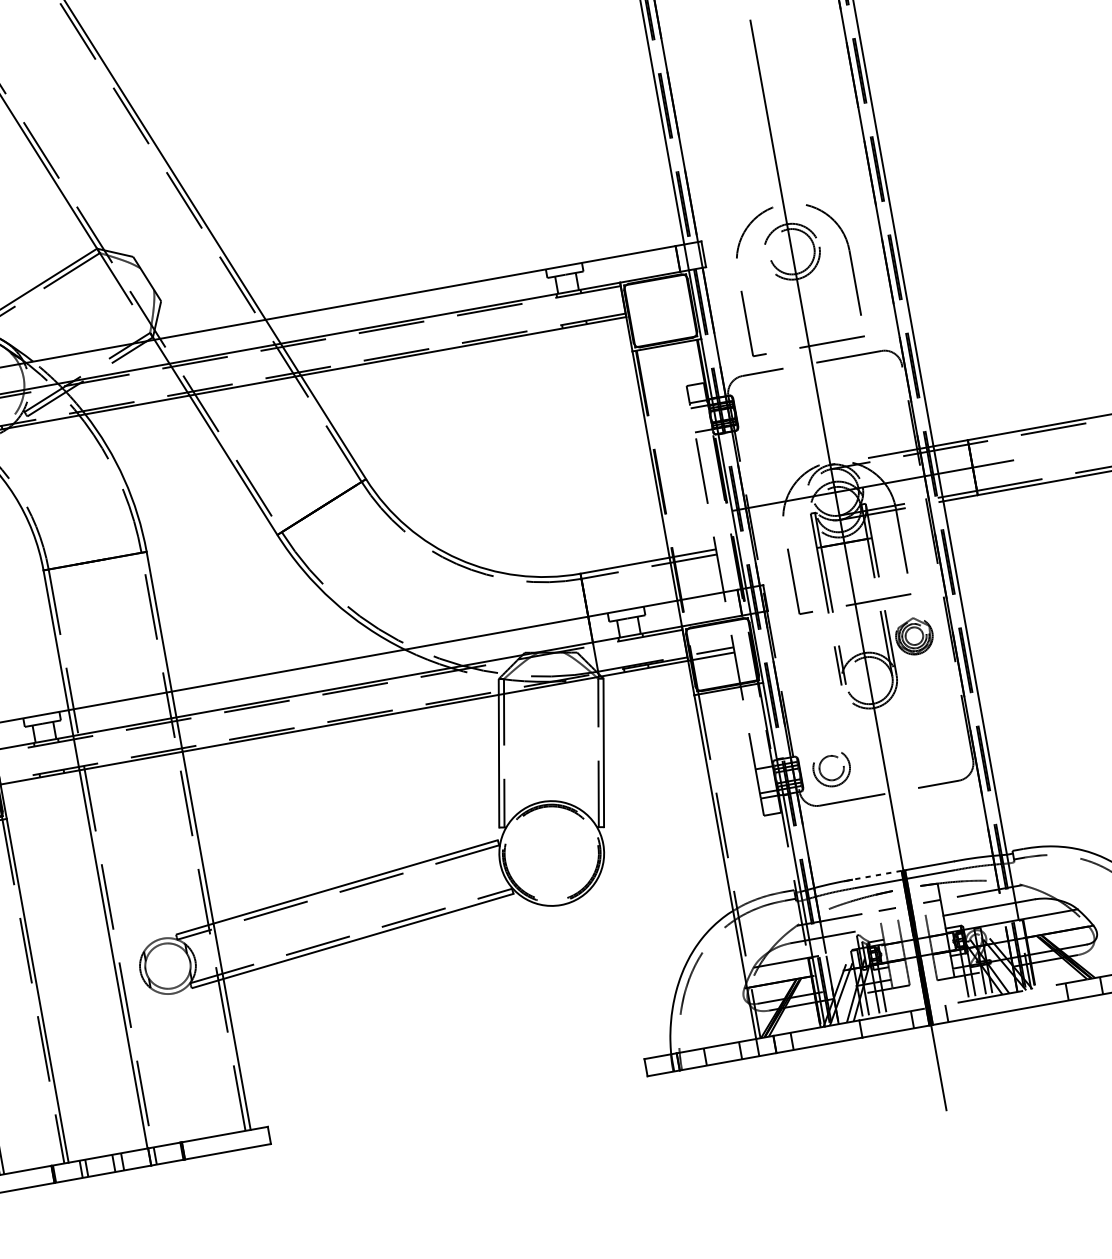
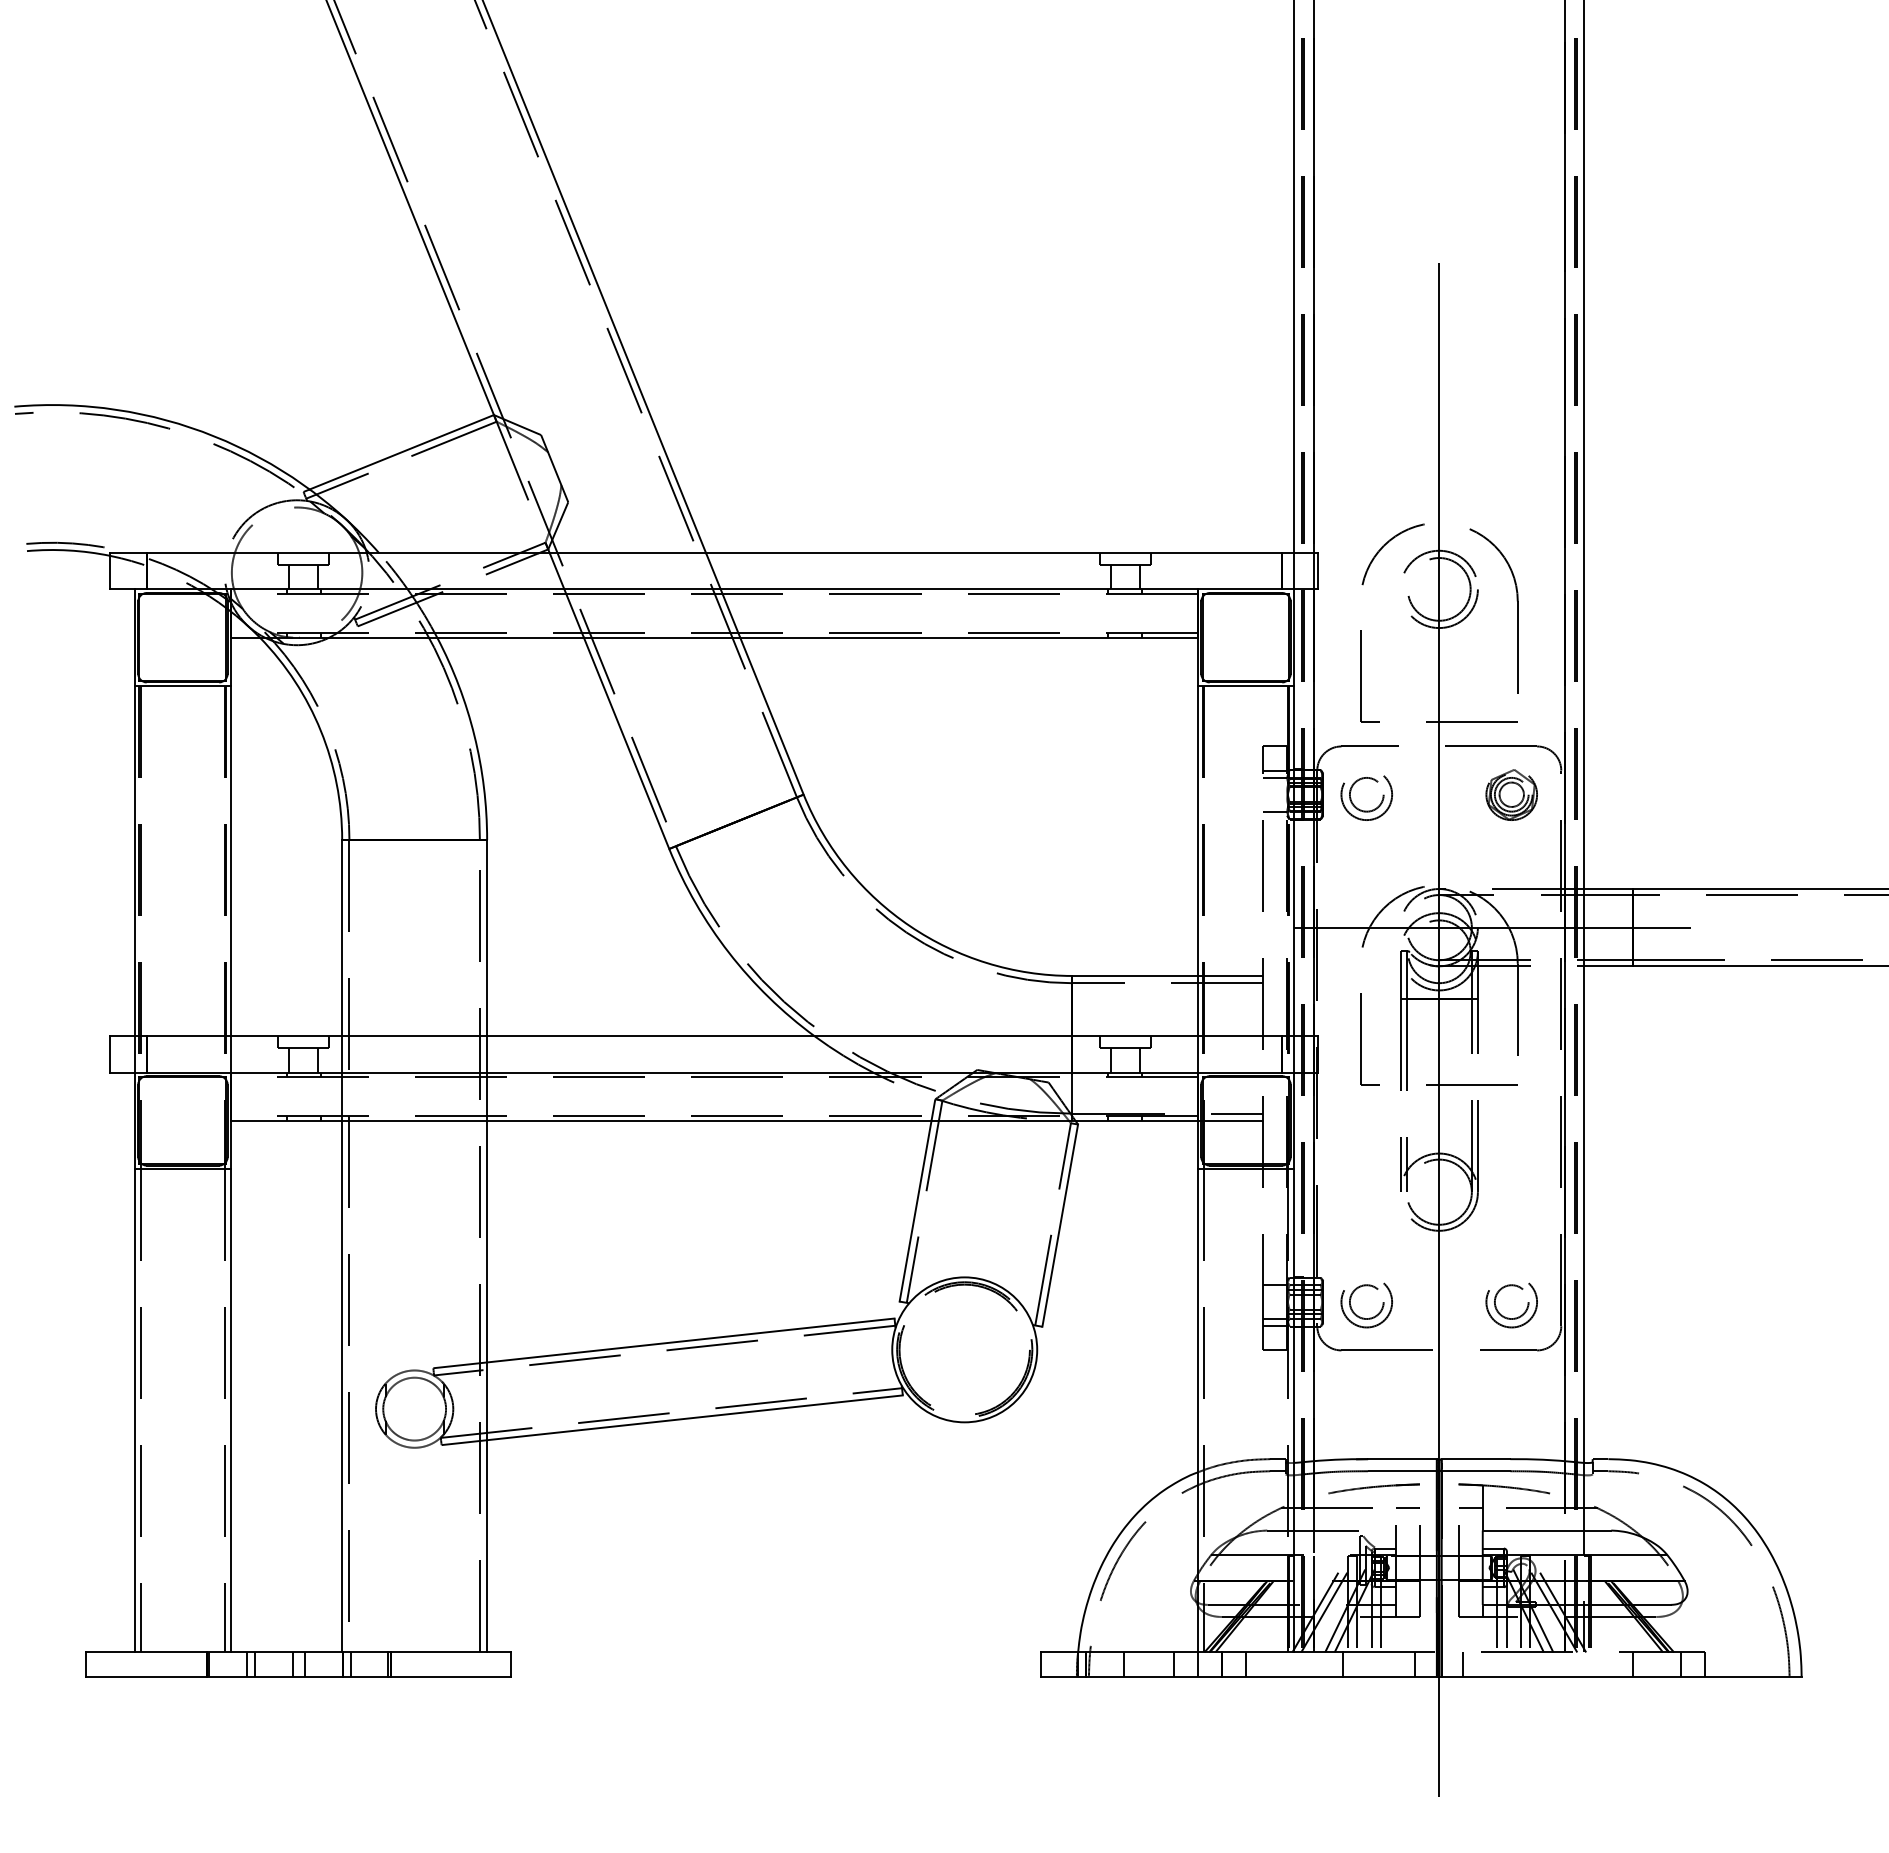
part: (764, 418) -> (1361, 809), added
part: (914, 636) -> (1511, 794), moved
part: (934, 760) -> (1508, 1317), added
line: (876, 875) -> (1401, 1459), dashed -> solid

